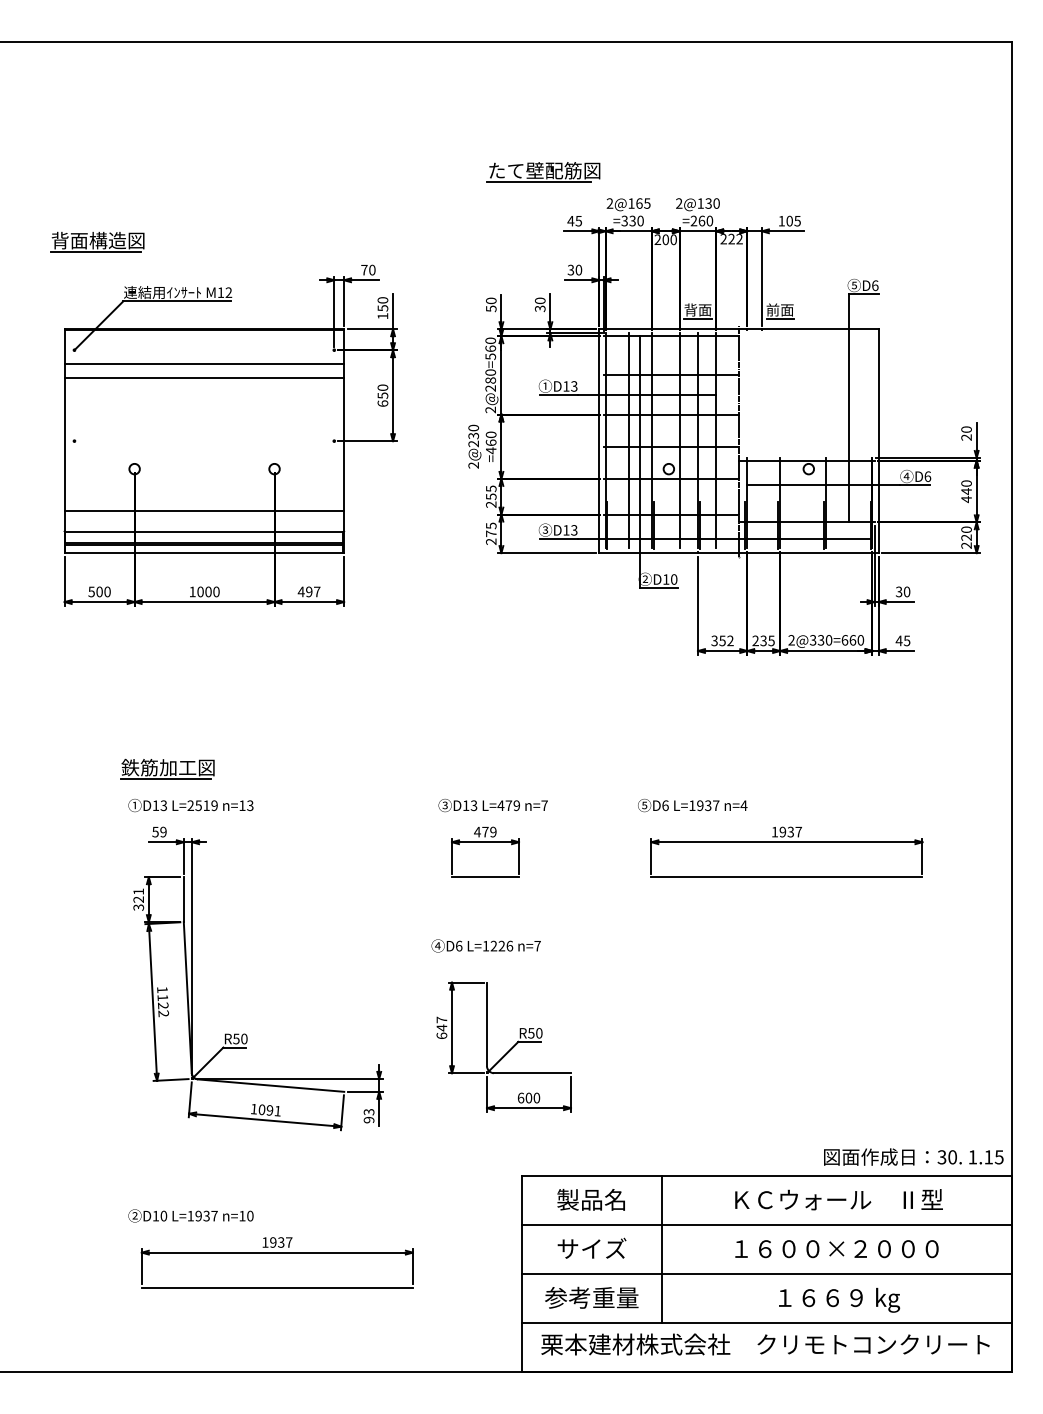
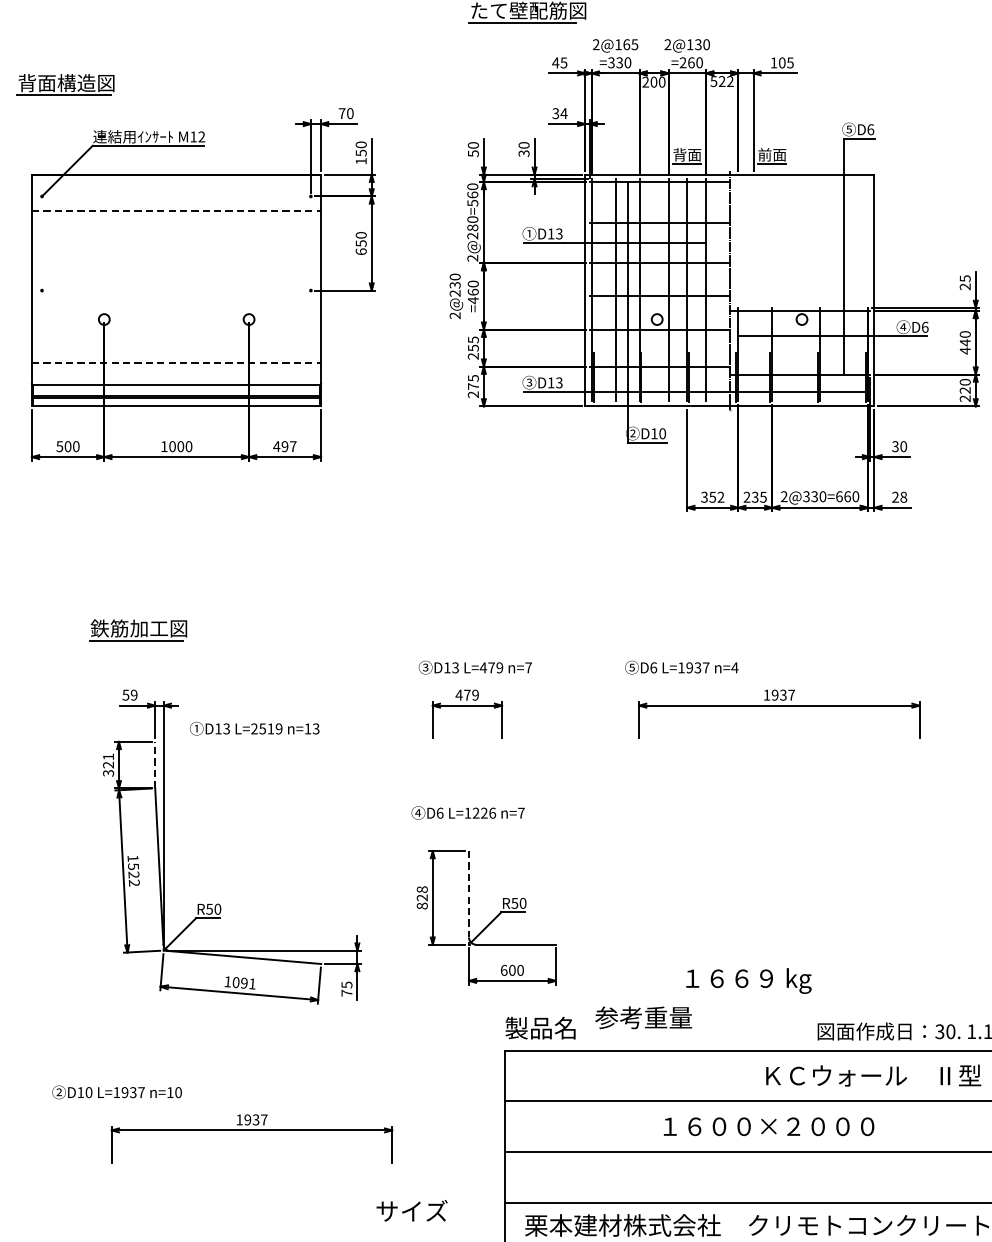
text: (723, 239) -> (713, 81), 222 -> 522
text: (578, 269) -> (563, 112), 30 -> 34
line: (204, 364) -> (176, 211), solid -> dashed
line: (204, 378) -> (176, 225), removed
text: (966, 429) -> (965, 278), 20 -> 25
line: (204, 511) -> (176, 363), solid -> dashed
text: (902, 640) -> (898, 496), 45 -> 28
text: (190, 805) -> (254, 728), moved
line: (485, 877) -> (467, 742), removed
line: (786, 877) -> (778, 742), removed
line: (183, 899) -> (154, 764), solid -> dashed
text: (162, 997) -> (133, 866), 1122 -> 1522
line: (487, 1024) -> (469, 894), solid -> dashed
text: (441, 1027) -> (421, 897), 647 -> 828
text: (368, 1116) -> (346, 989), 93 -> 75
text: (590, 1199) -> (539, 1027), moved
text: (838, 1199) -> (873, 1075), moved
text: (190, 1215) -> (116, 1091), moved
text: (591, 1247) -> (411, 1209), moved
line: (661, 1248) -> (649, 1126), removed
text: (836, 1249) -> (768, 1127), moved
line: (276, 1287) -> (251, 1166), removed
text: (591, 1297) -> (643, 1017), moved
text: (839, 1299) -> (748, 980), moved

